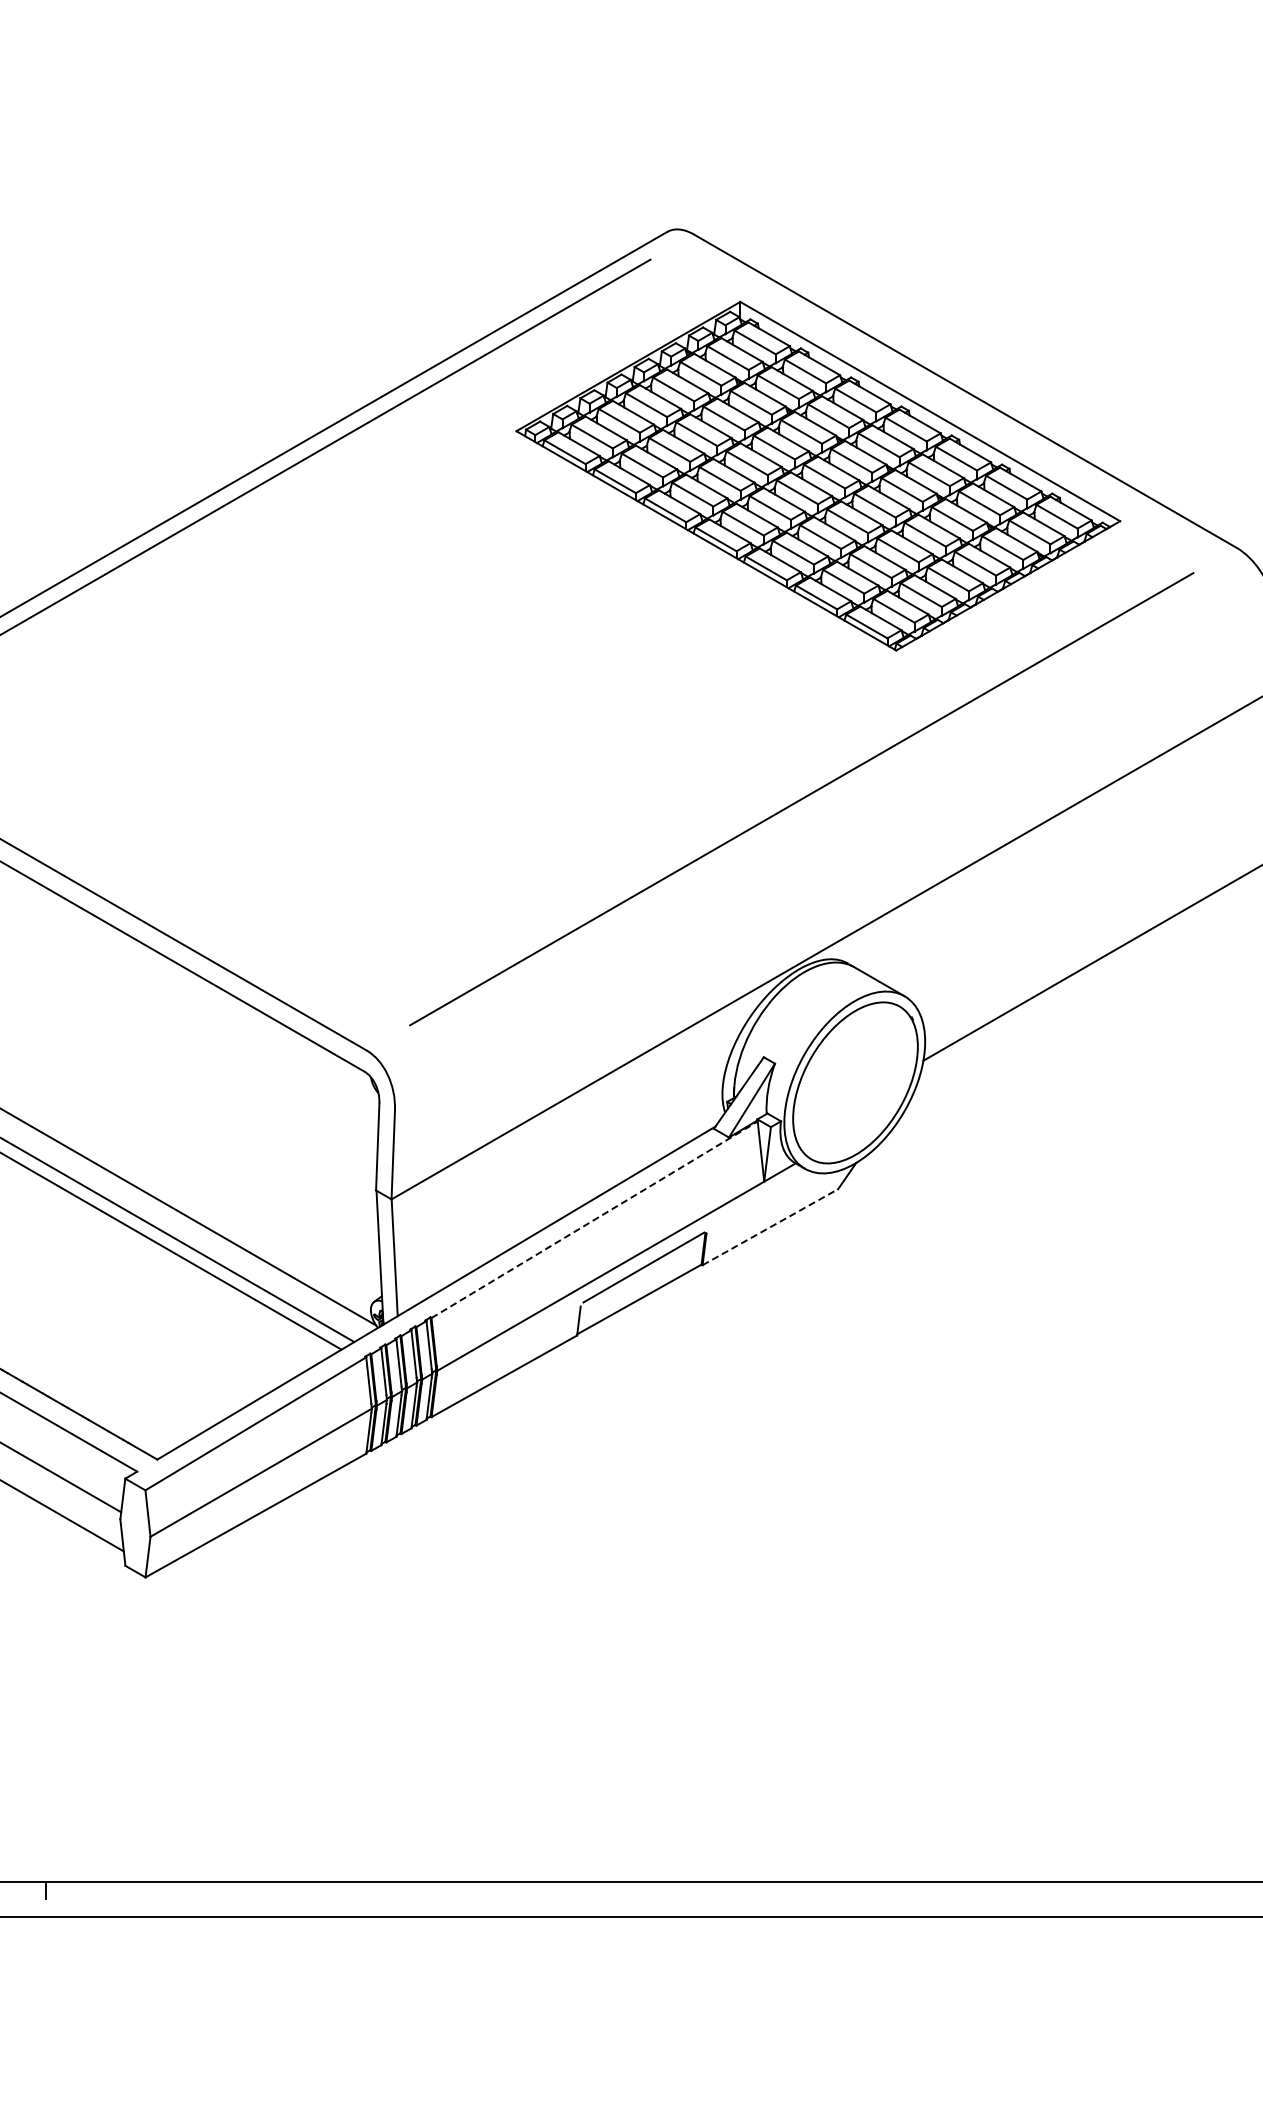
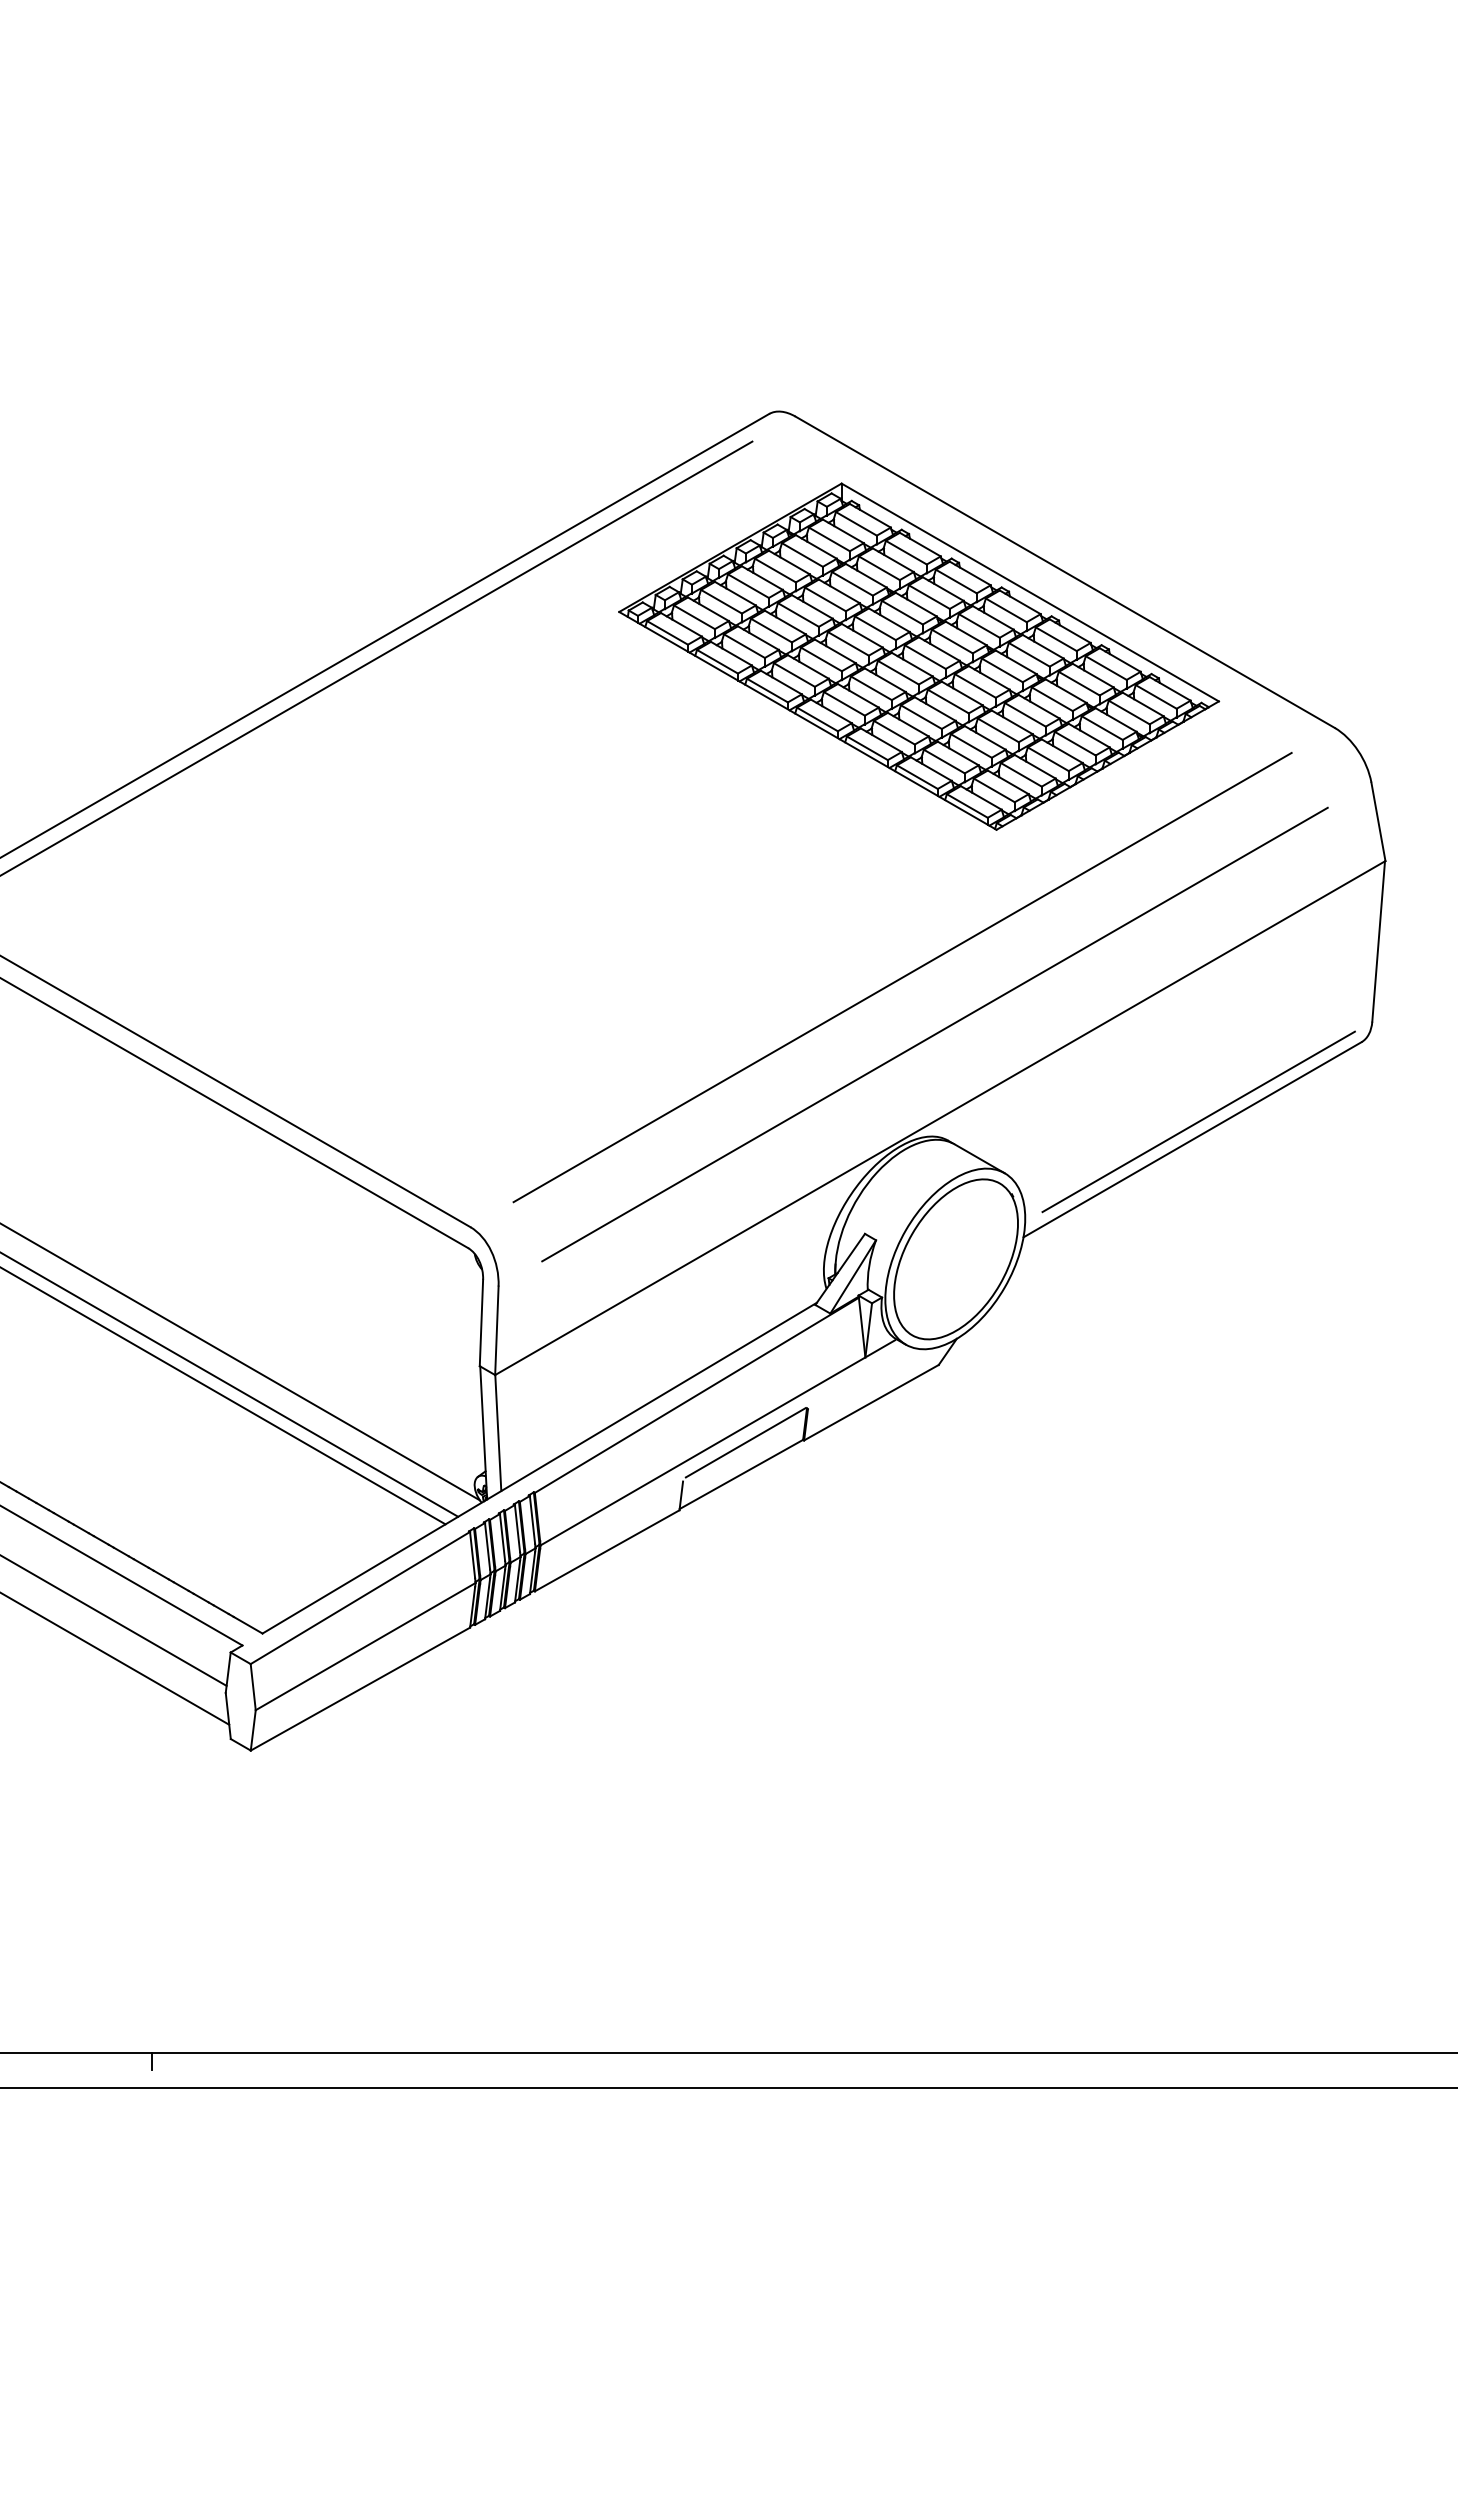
line: (833, 856) -> (934, 1034), added
line: (1099, 944) -> (1198, 1121), added
line: (595, 1219) -> (697, 1395), dashed -> solid
line: (770, 1227) -> (871, 1402), dashed -> solid

